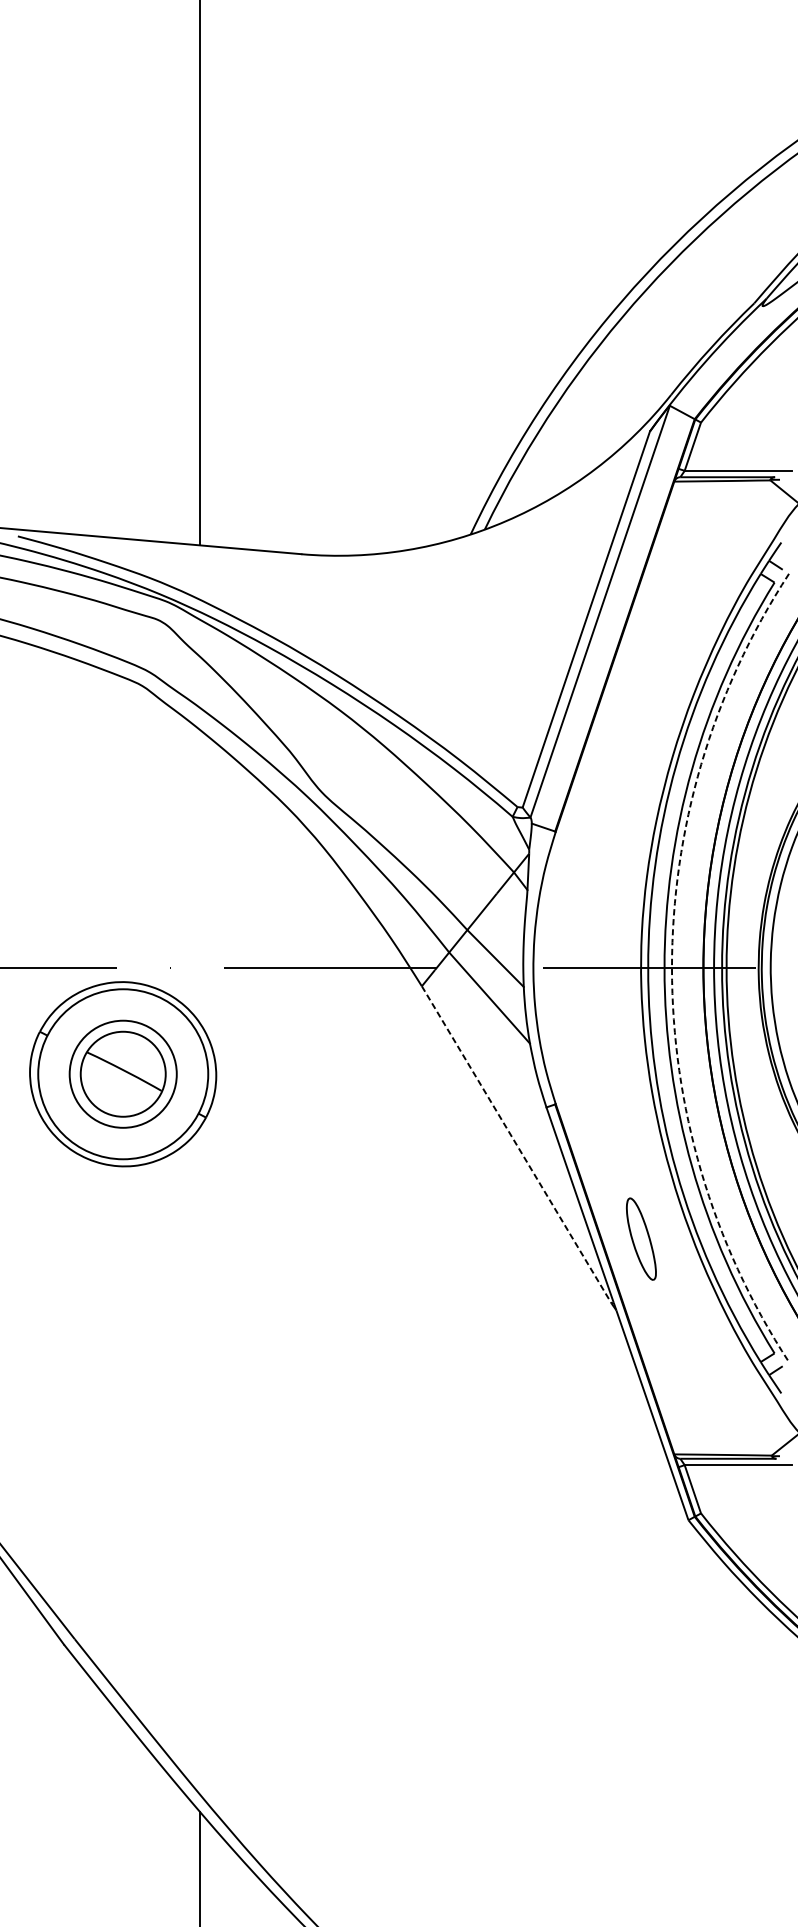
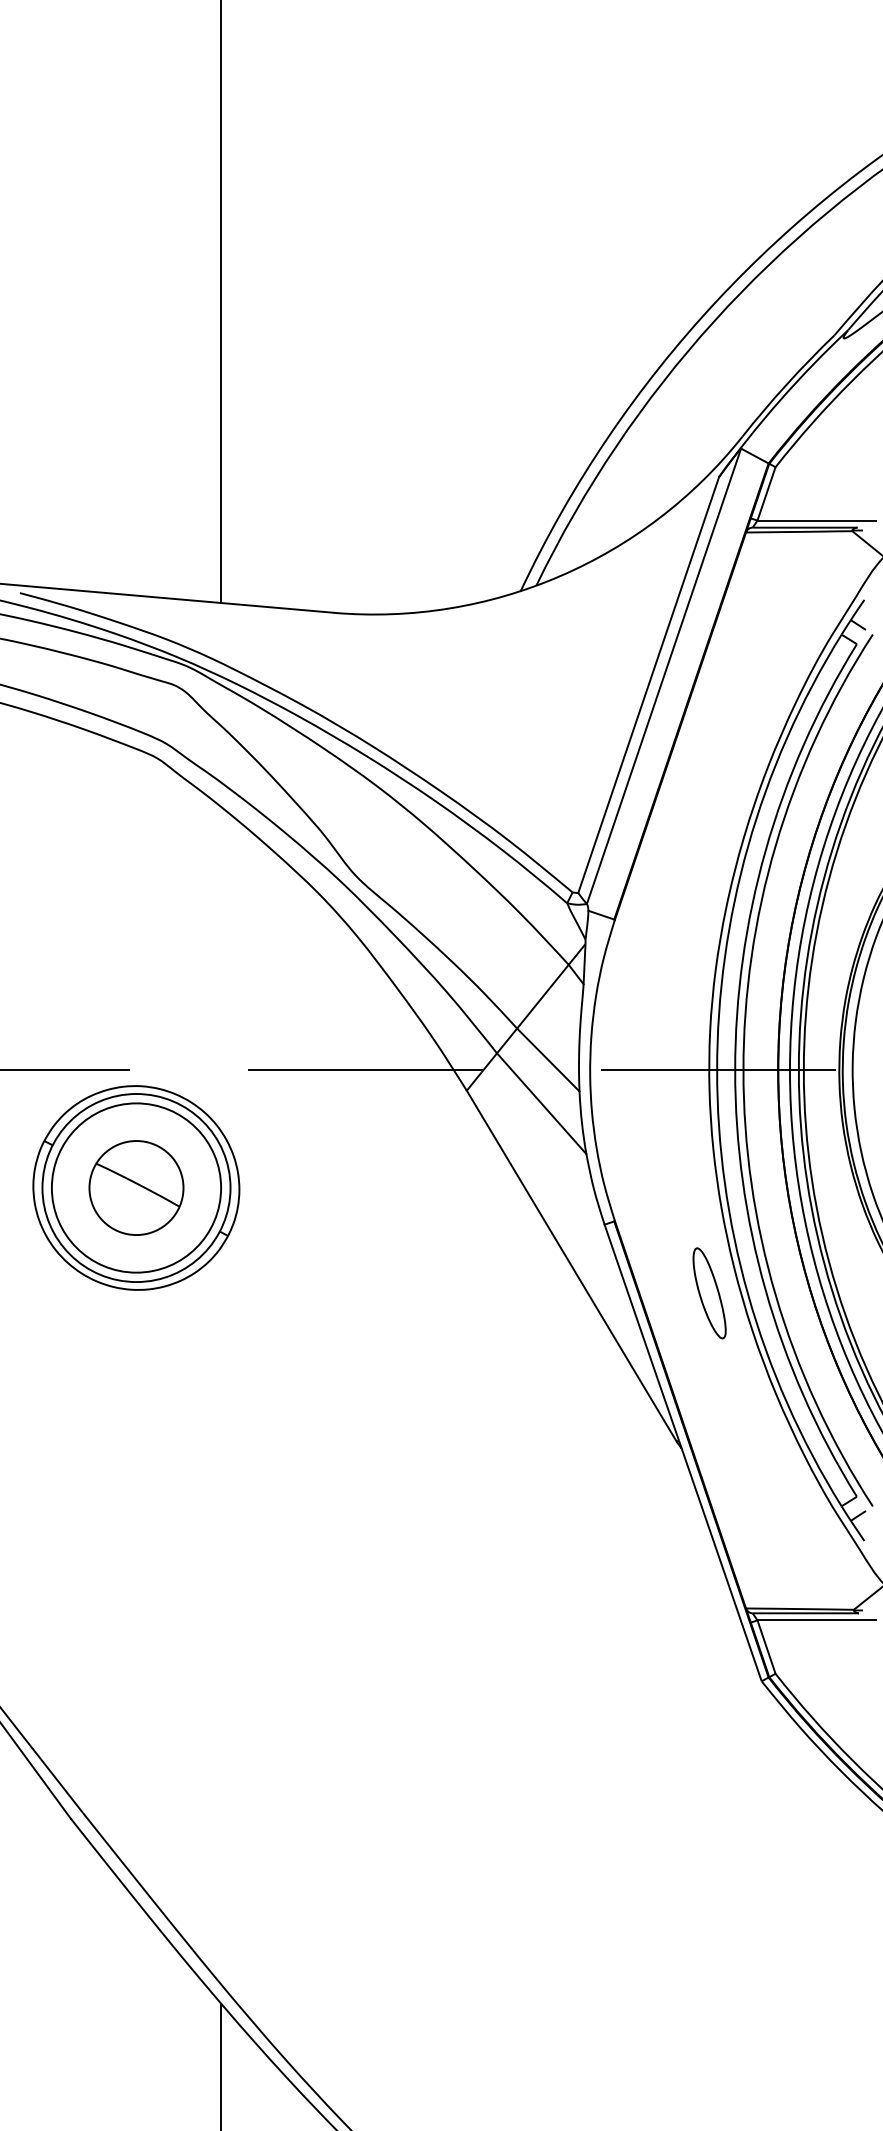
arc: (672, 968) -> (743, 1070), dashed -> solid
circle: (123, 1073) -> (136, 1187), size x1.43
line: (516, 1145) -> (571, 1266), dashed -> solid
part: (641, 1239) -> (709, 1293), moved

